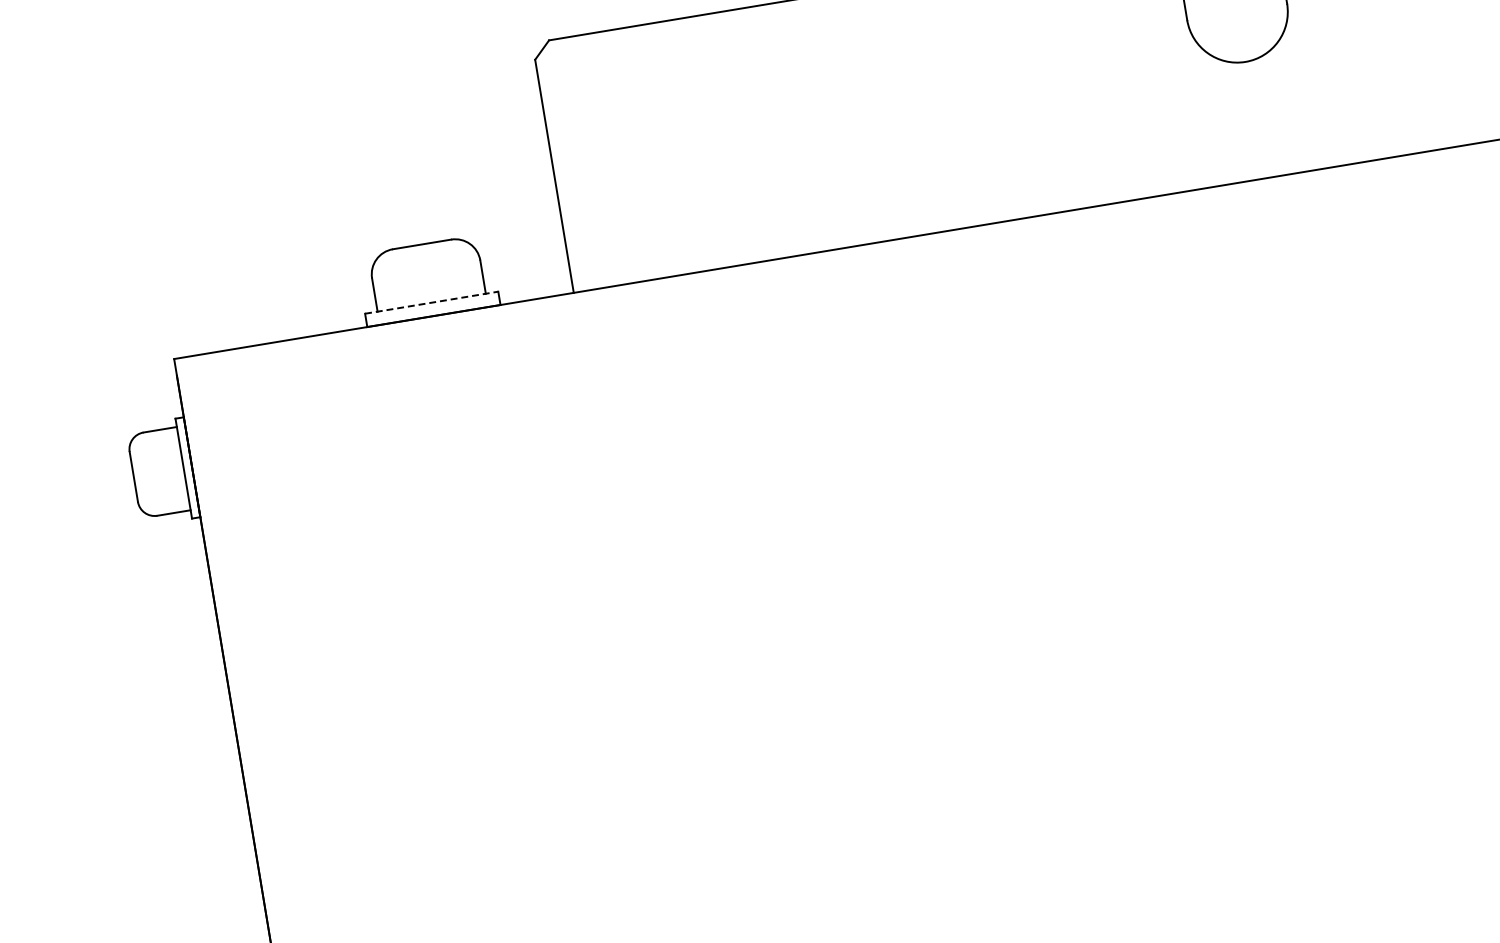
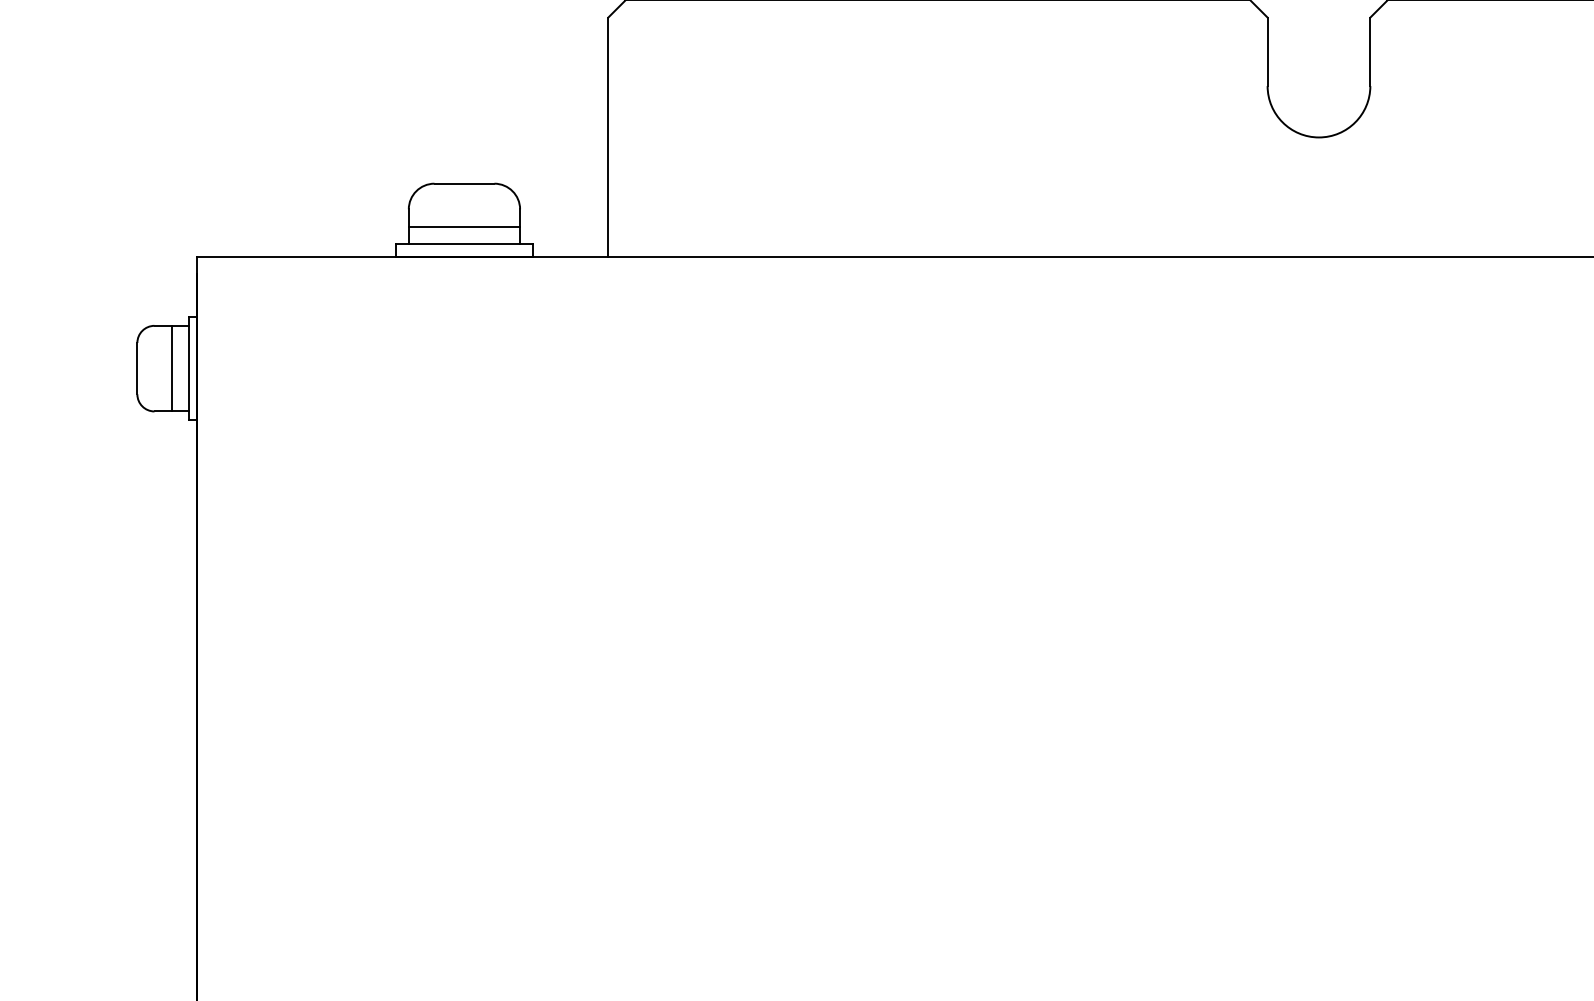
line: (428, 286) -> (464, 226), added
line: (431, 302) -> (464, 243), dashed -> solid
line: (166, 471) -> (171, 368), added

